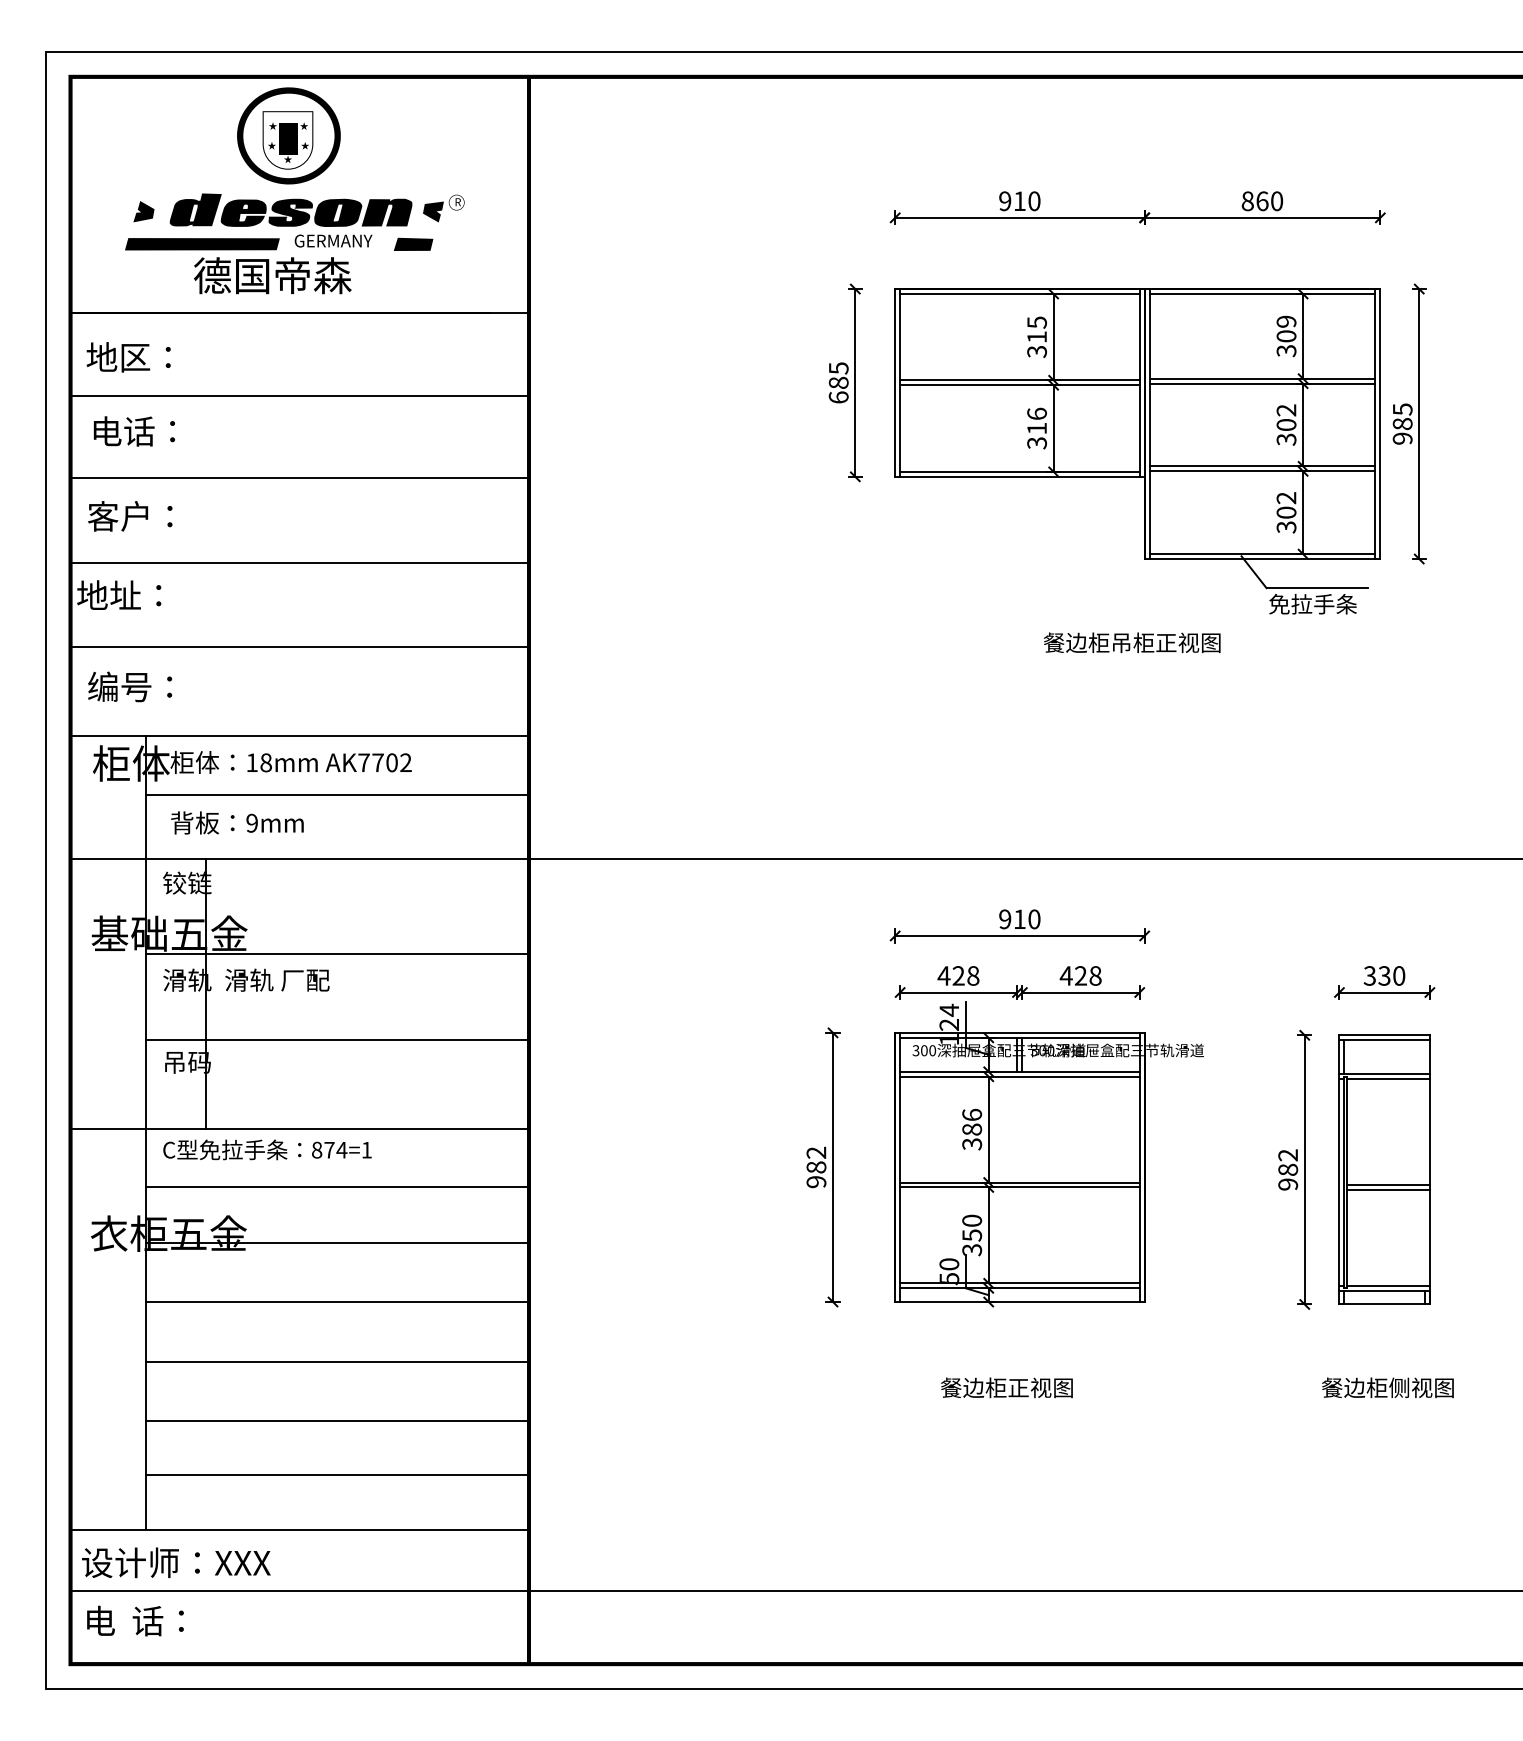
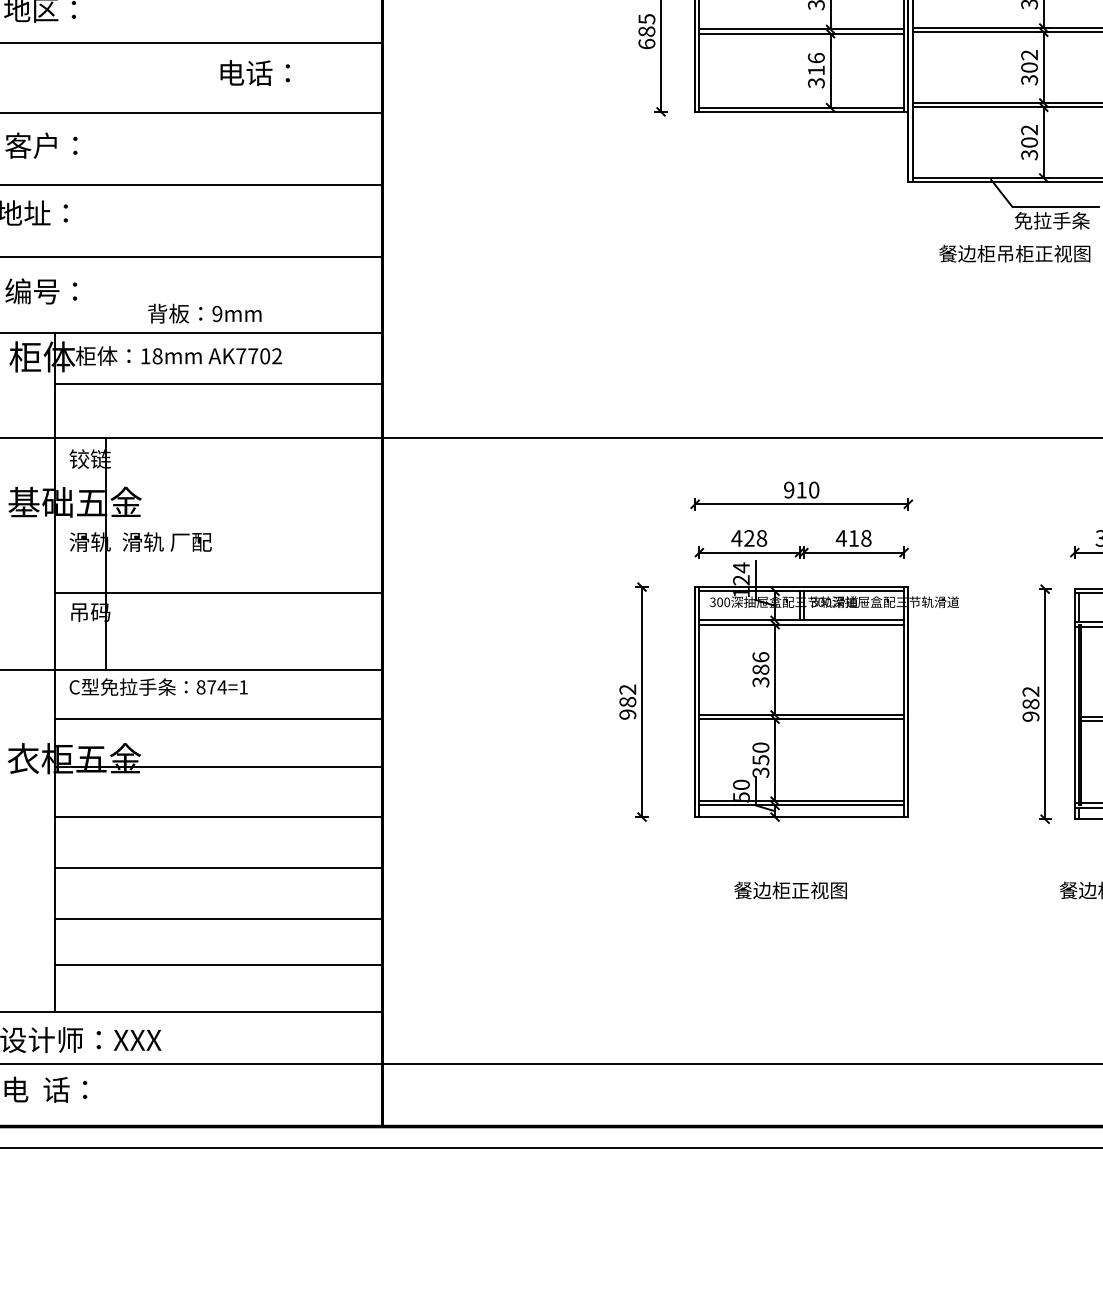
text: (133, 431) -> (254, 73), moved
text: (1132, 642) -> (1015, 253), moved
text: (237, 822) -> (204, 313), moved
line: (337, 954) -> (218, 520), removed
text: (1080, 975) -> (853, 538), 428 -> 418

